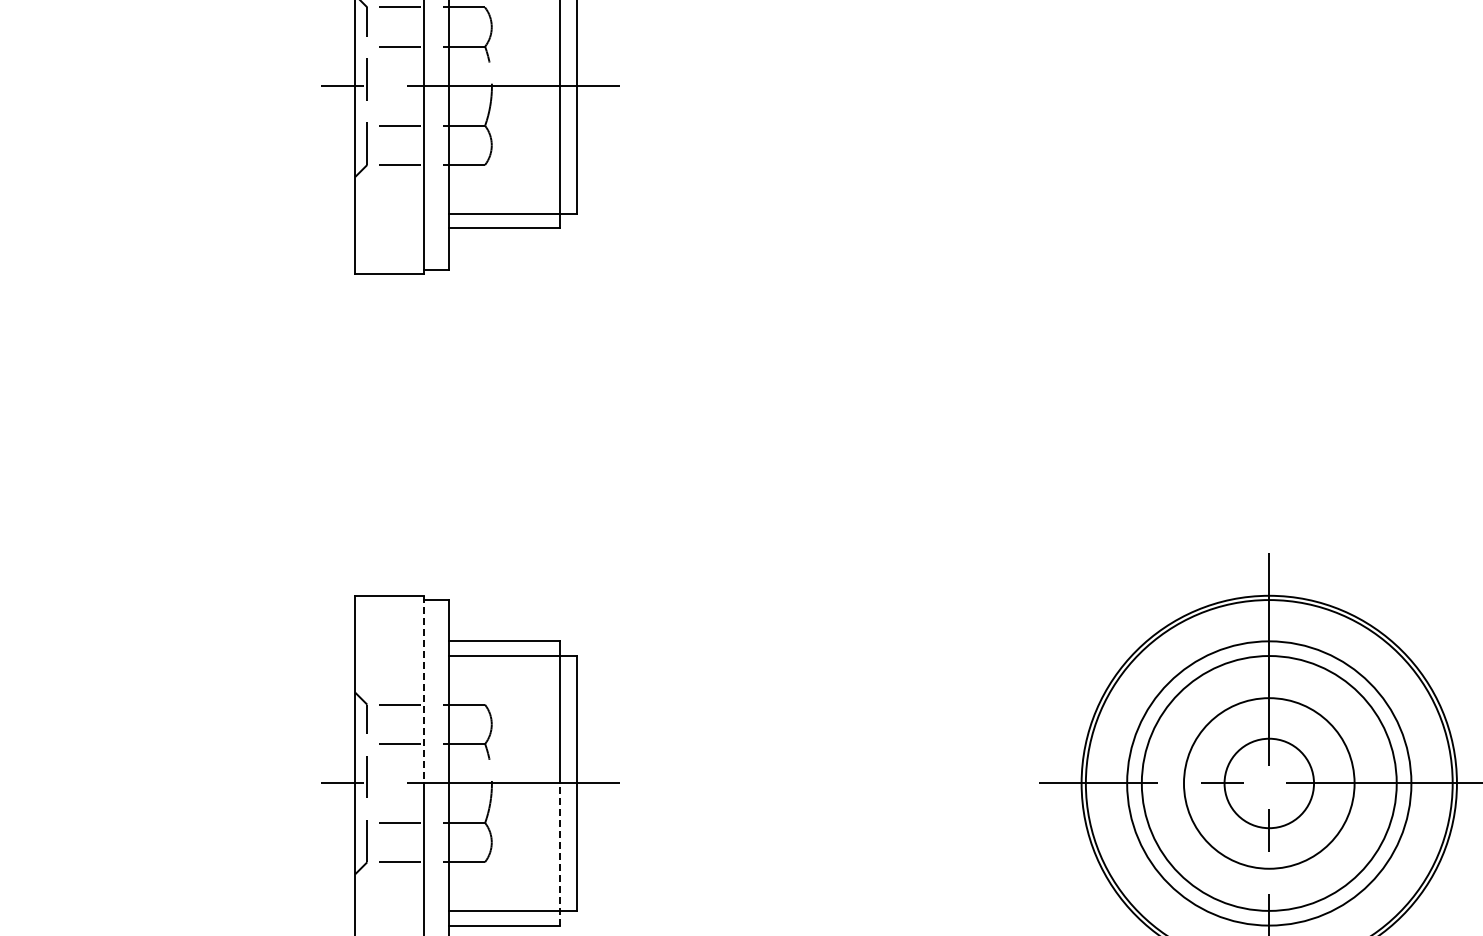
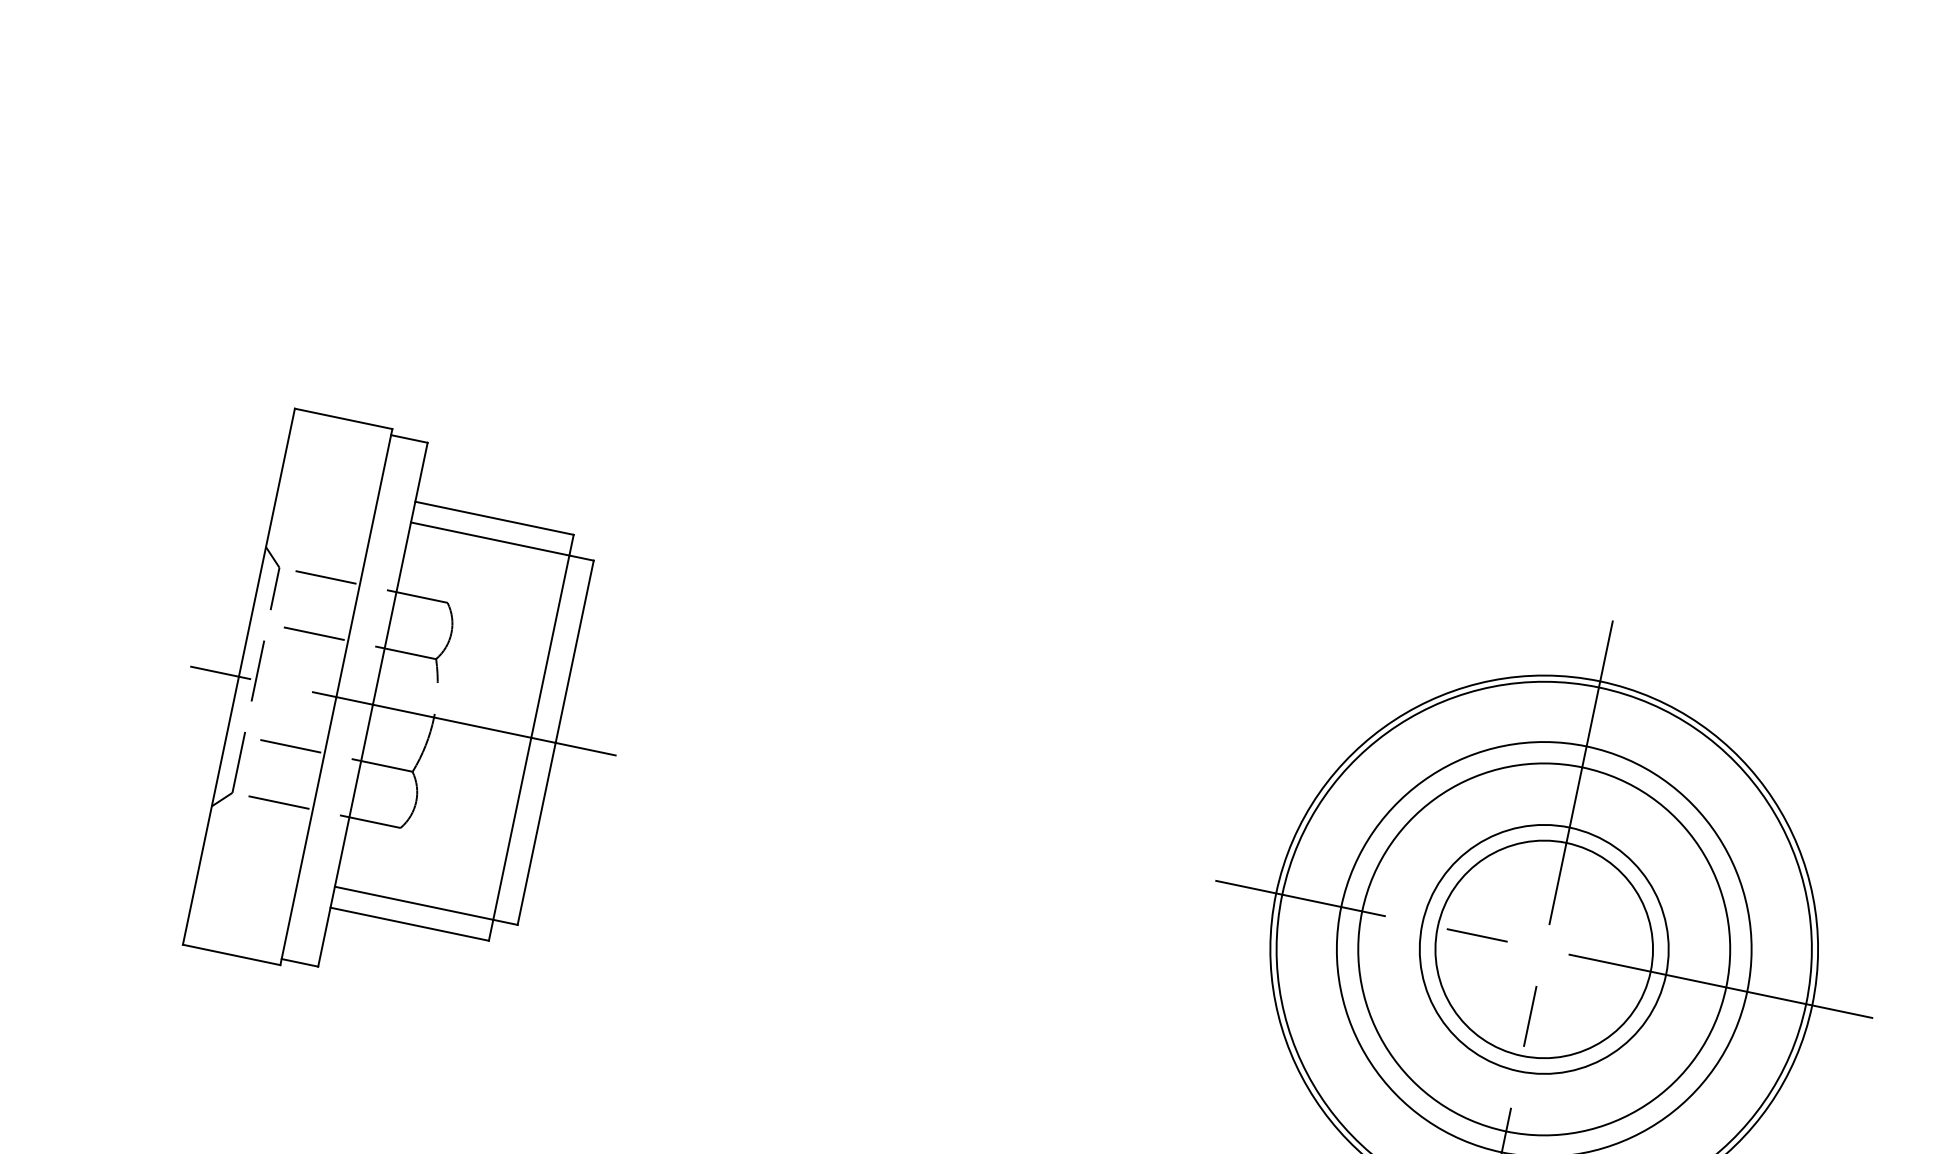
line: (423, 689) -> (364, 562), dashed -> solid
circle: (1268, 783) -> (1543, 949), size x1.67
line: (560, 854) -> (510, 839), dashed -> solid

